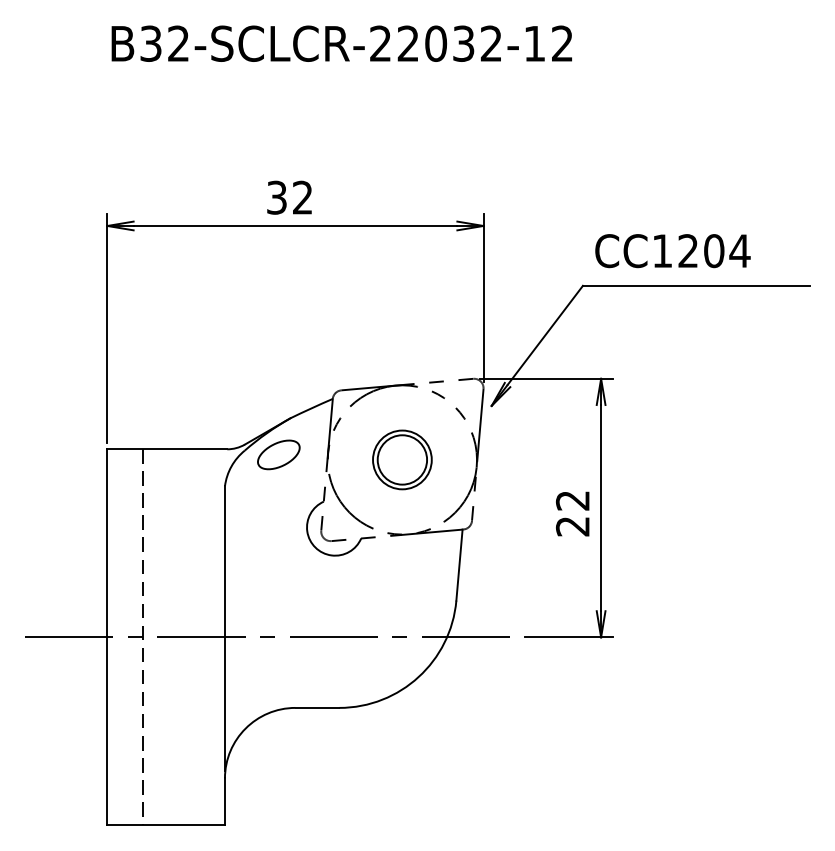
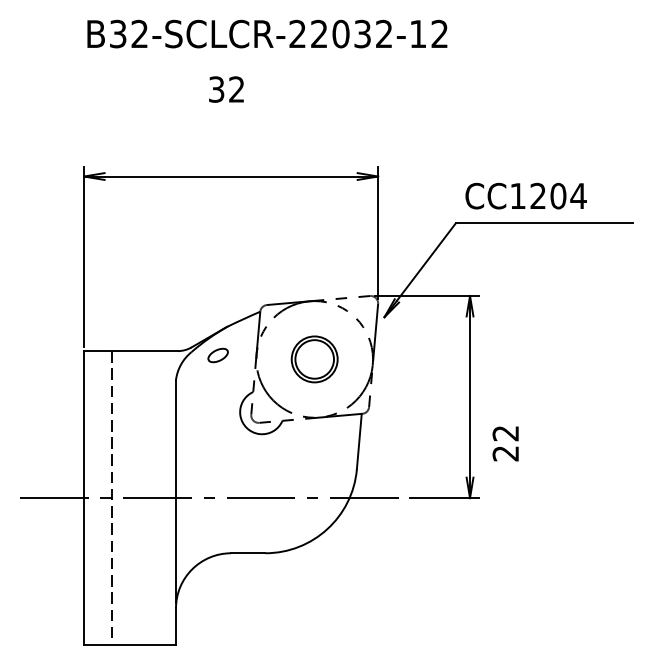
text: (289, 197) -> (226, 89), moved
part: (278, 454) -> (217, 355), size x0.6
text: (572, 513) -> (505, 443), moved

